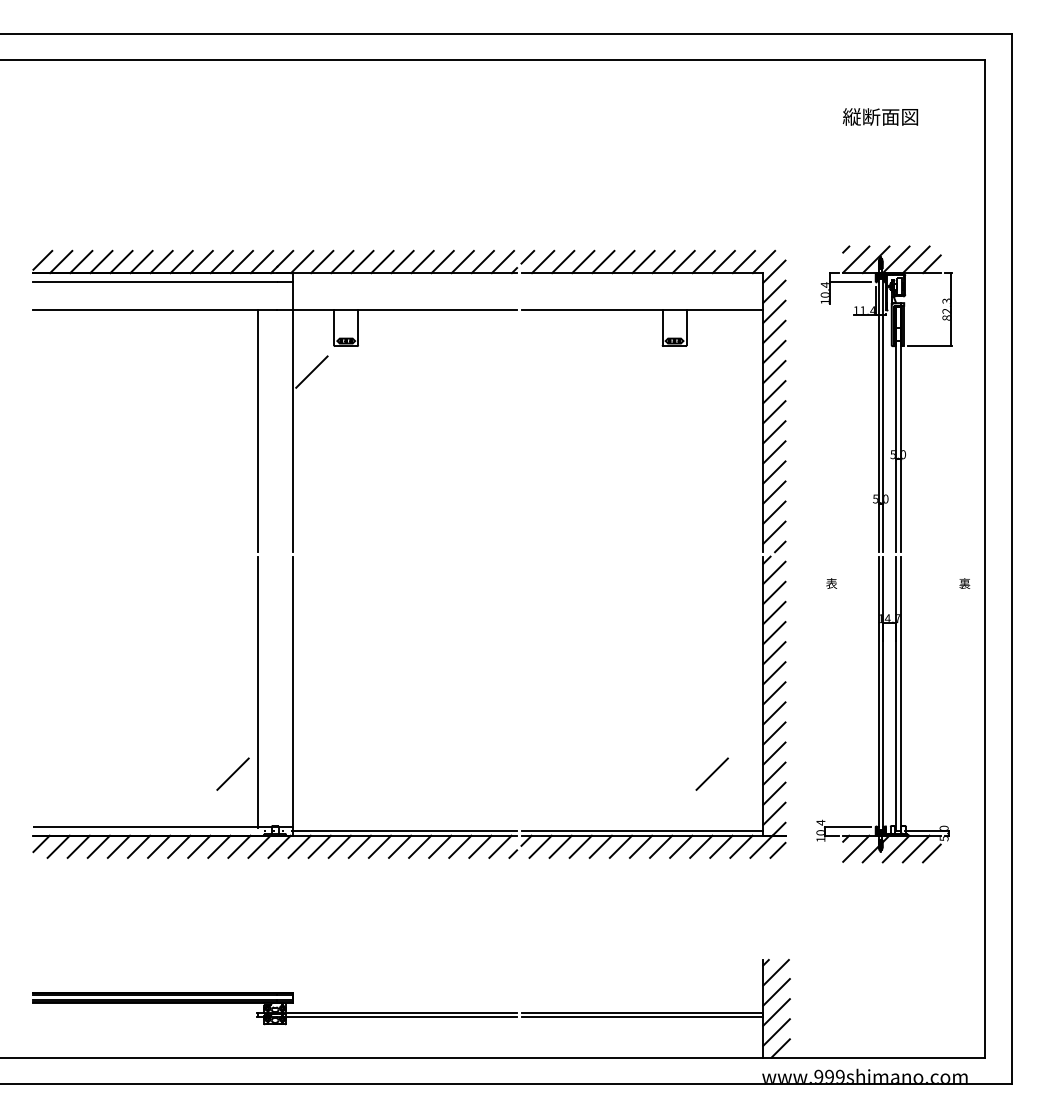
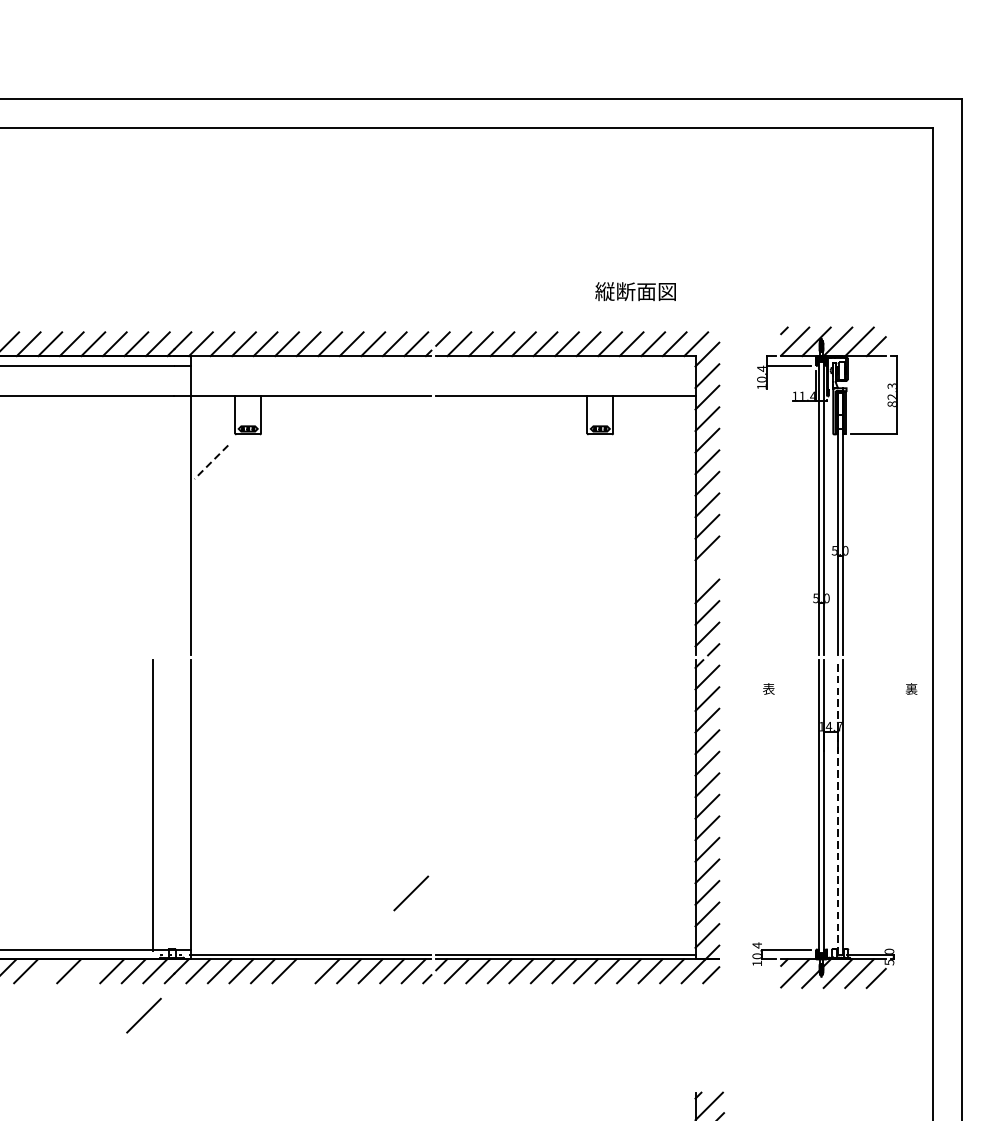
text: (880, 116) -> (635, 291), moved
line: (311, 372) -> (210, 462), solid -> dashed
line: (257, 431) -> (153, 525), removed
line: (774, 472) -> (707, 569), removed
line: (896, 693) -> (838, 806), solid -> dashed
line: (232, 773) -> (143, 1014), moved
line: (711, 773) -> (410, 892), moved
line: (159, 846) -> (47, 970), removed
line: (199, 846) -> (90, 970), removed
line: (399, 846) -> (305, 970), removed

